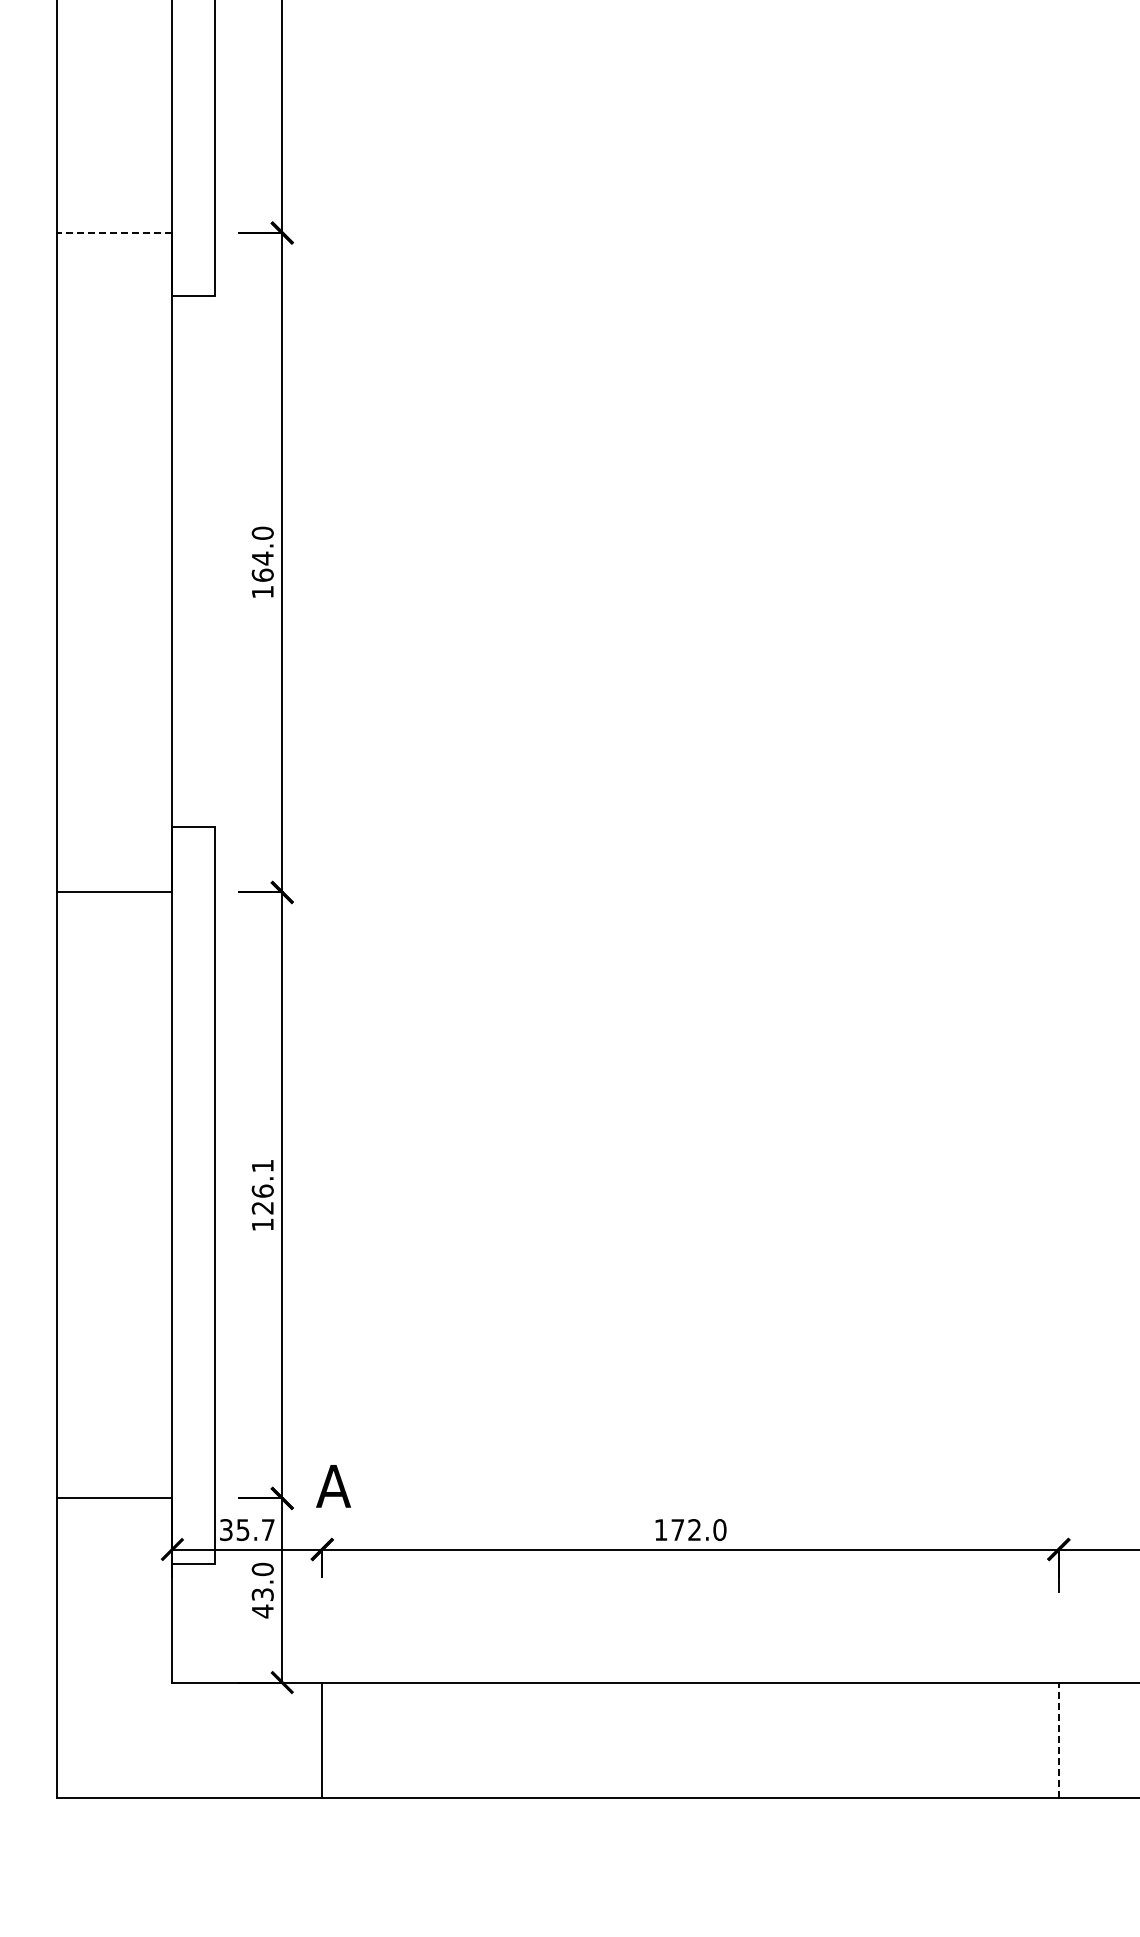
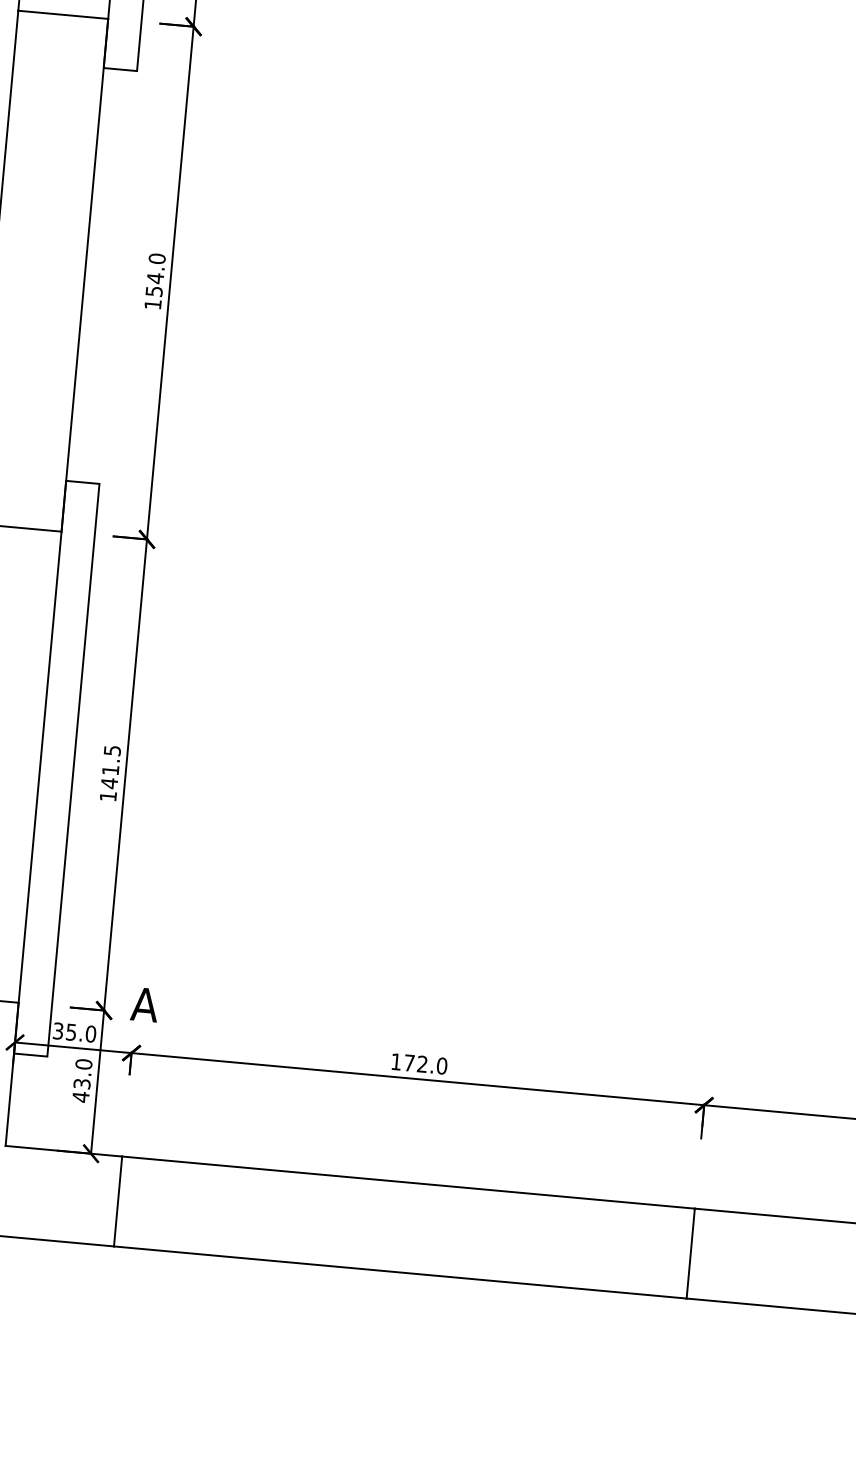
line: (114, 233) -> (63, 15), dashed -> solid
text: (262, 574) -> (154, 290), 164.0 -> 154.0
text: (262, 1187) -> (110, 767), 126.1 -> 141.5
text: (267, 1530) -> (90, 1034), 35.7 -> 35.0
line: (1058, 1740) -> (690, 1253), dashed -> solid

